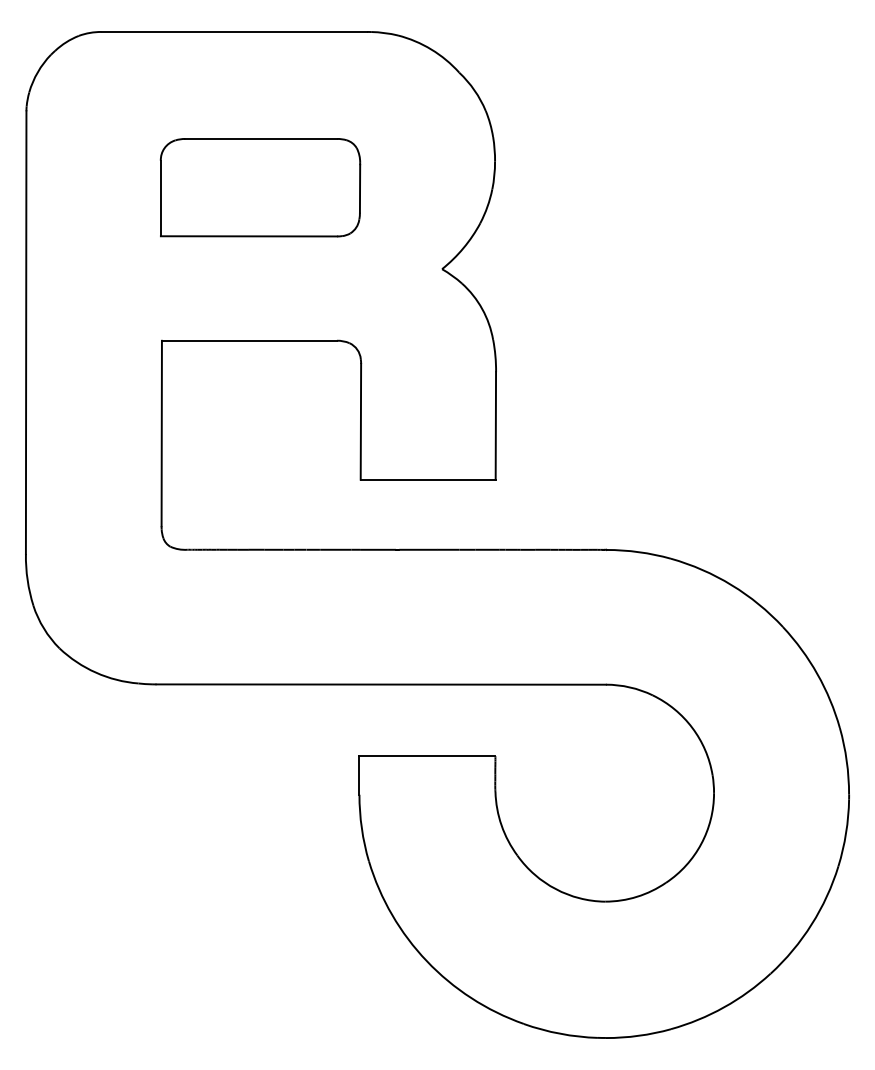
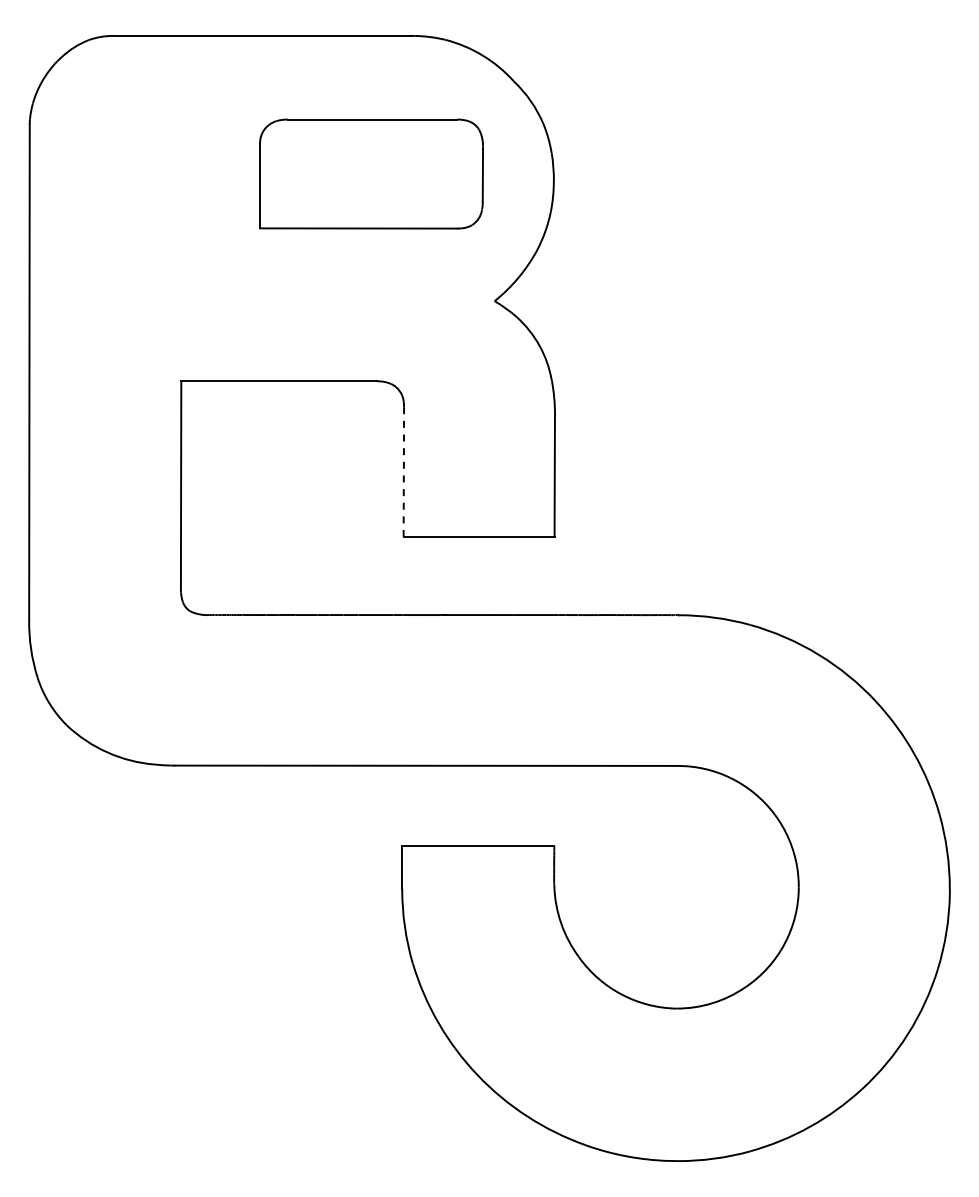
part: (260, 187) -> (371, 173), moved
line: (360, 421) -> (403, 471), solid -> dashed

